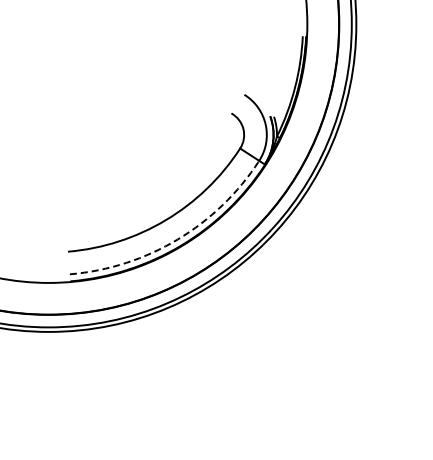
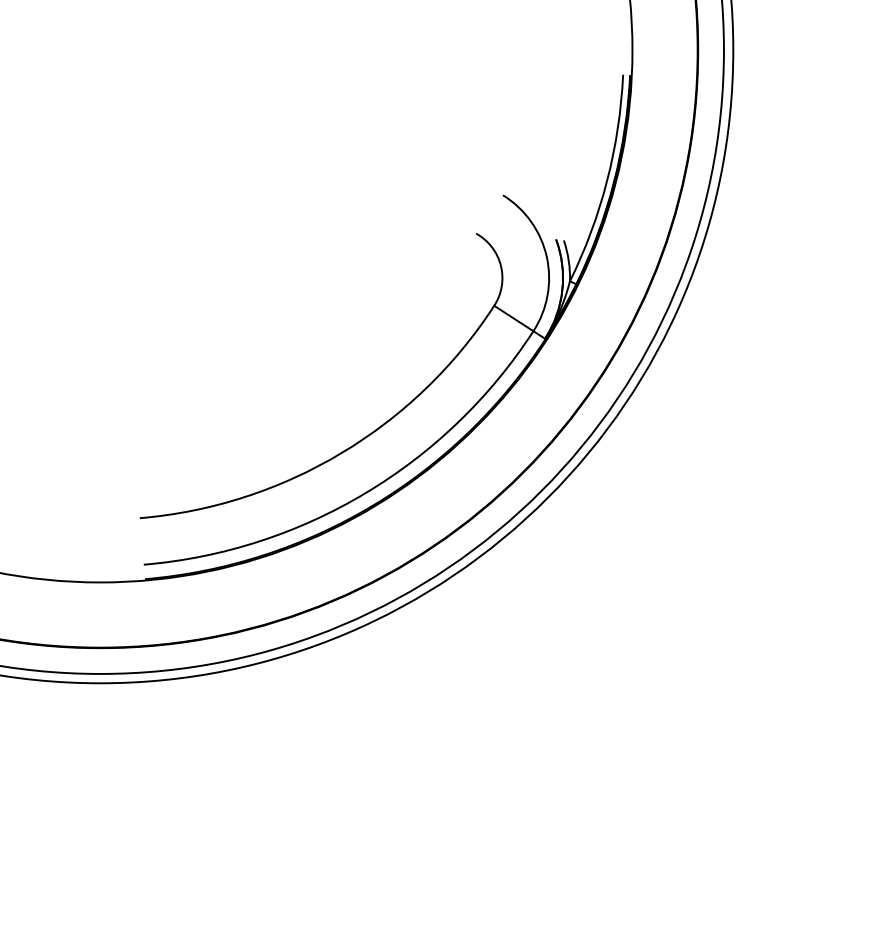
arc: (177, 239) -> (365, 493), dashed -> solid

